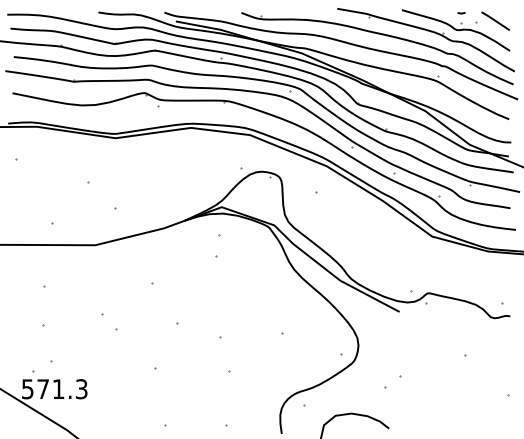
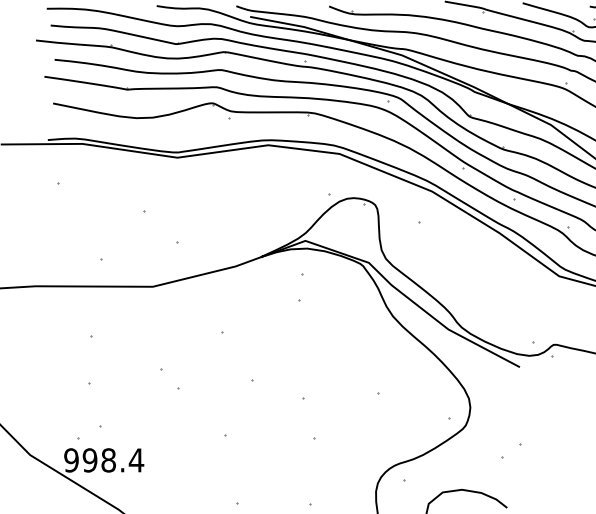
text: (54, 389) -> (103, 460), 571.3 -> 998.4

